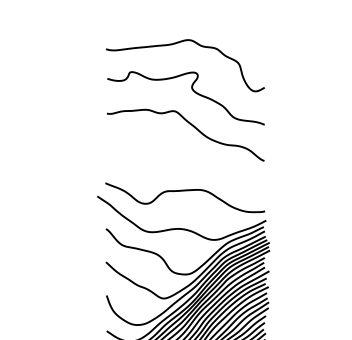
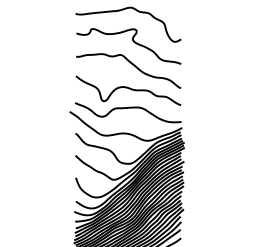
curve: (187, 162) -> (129, 89), added

